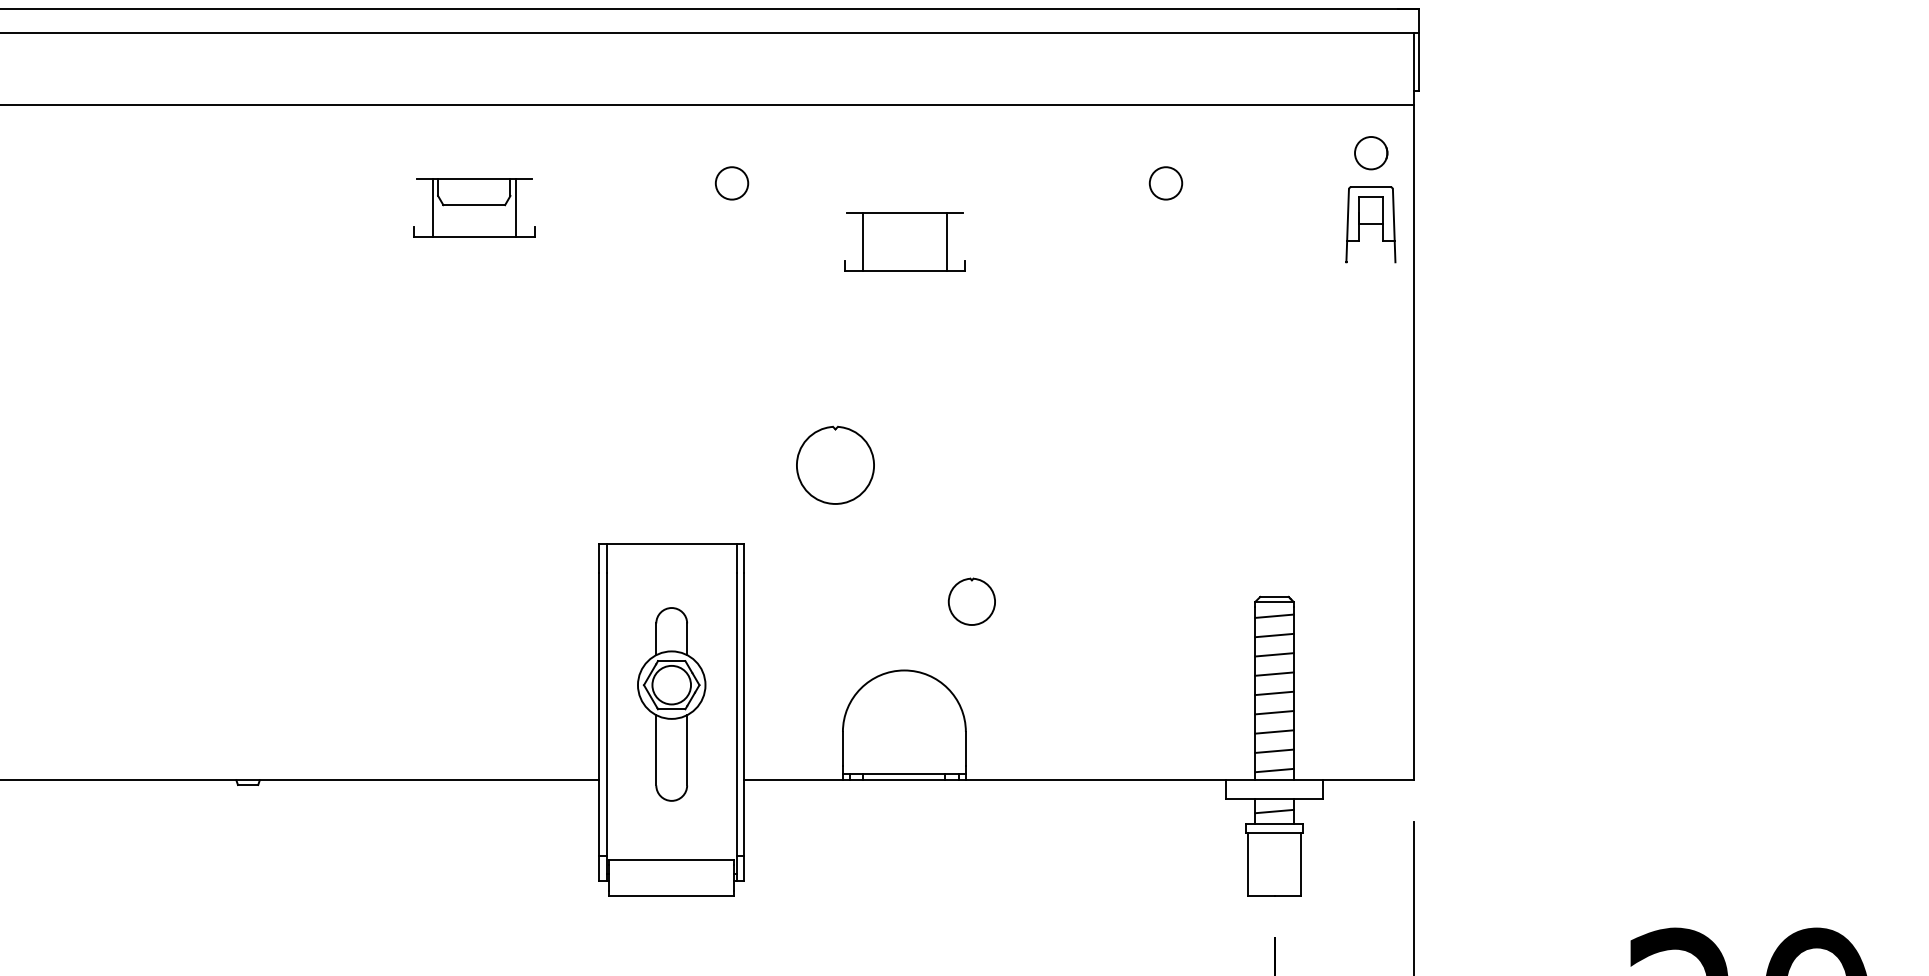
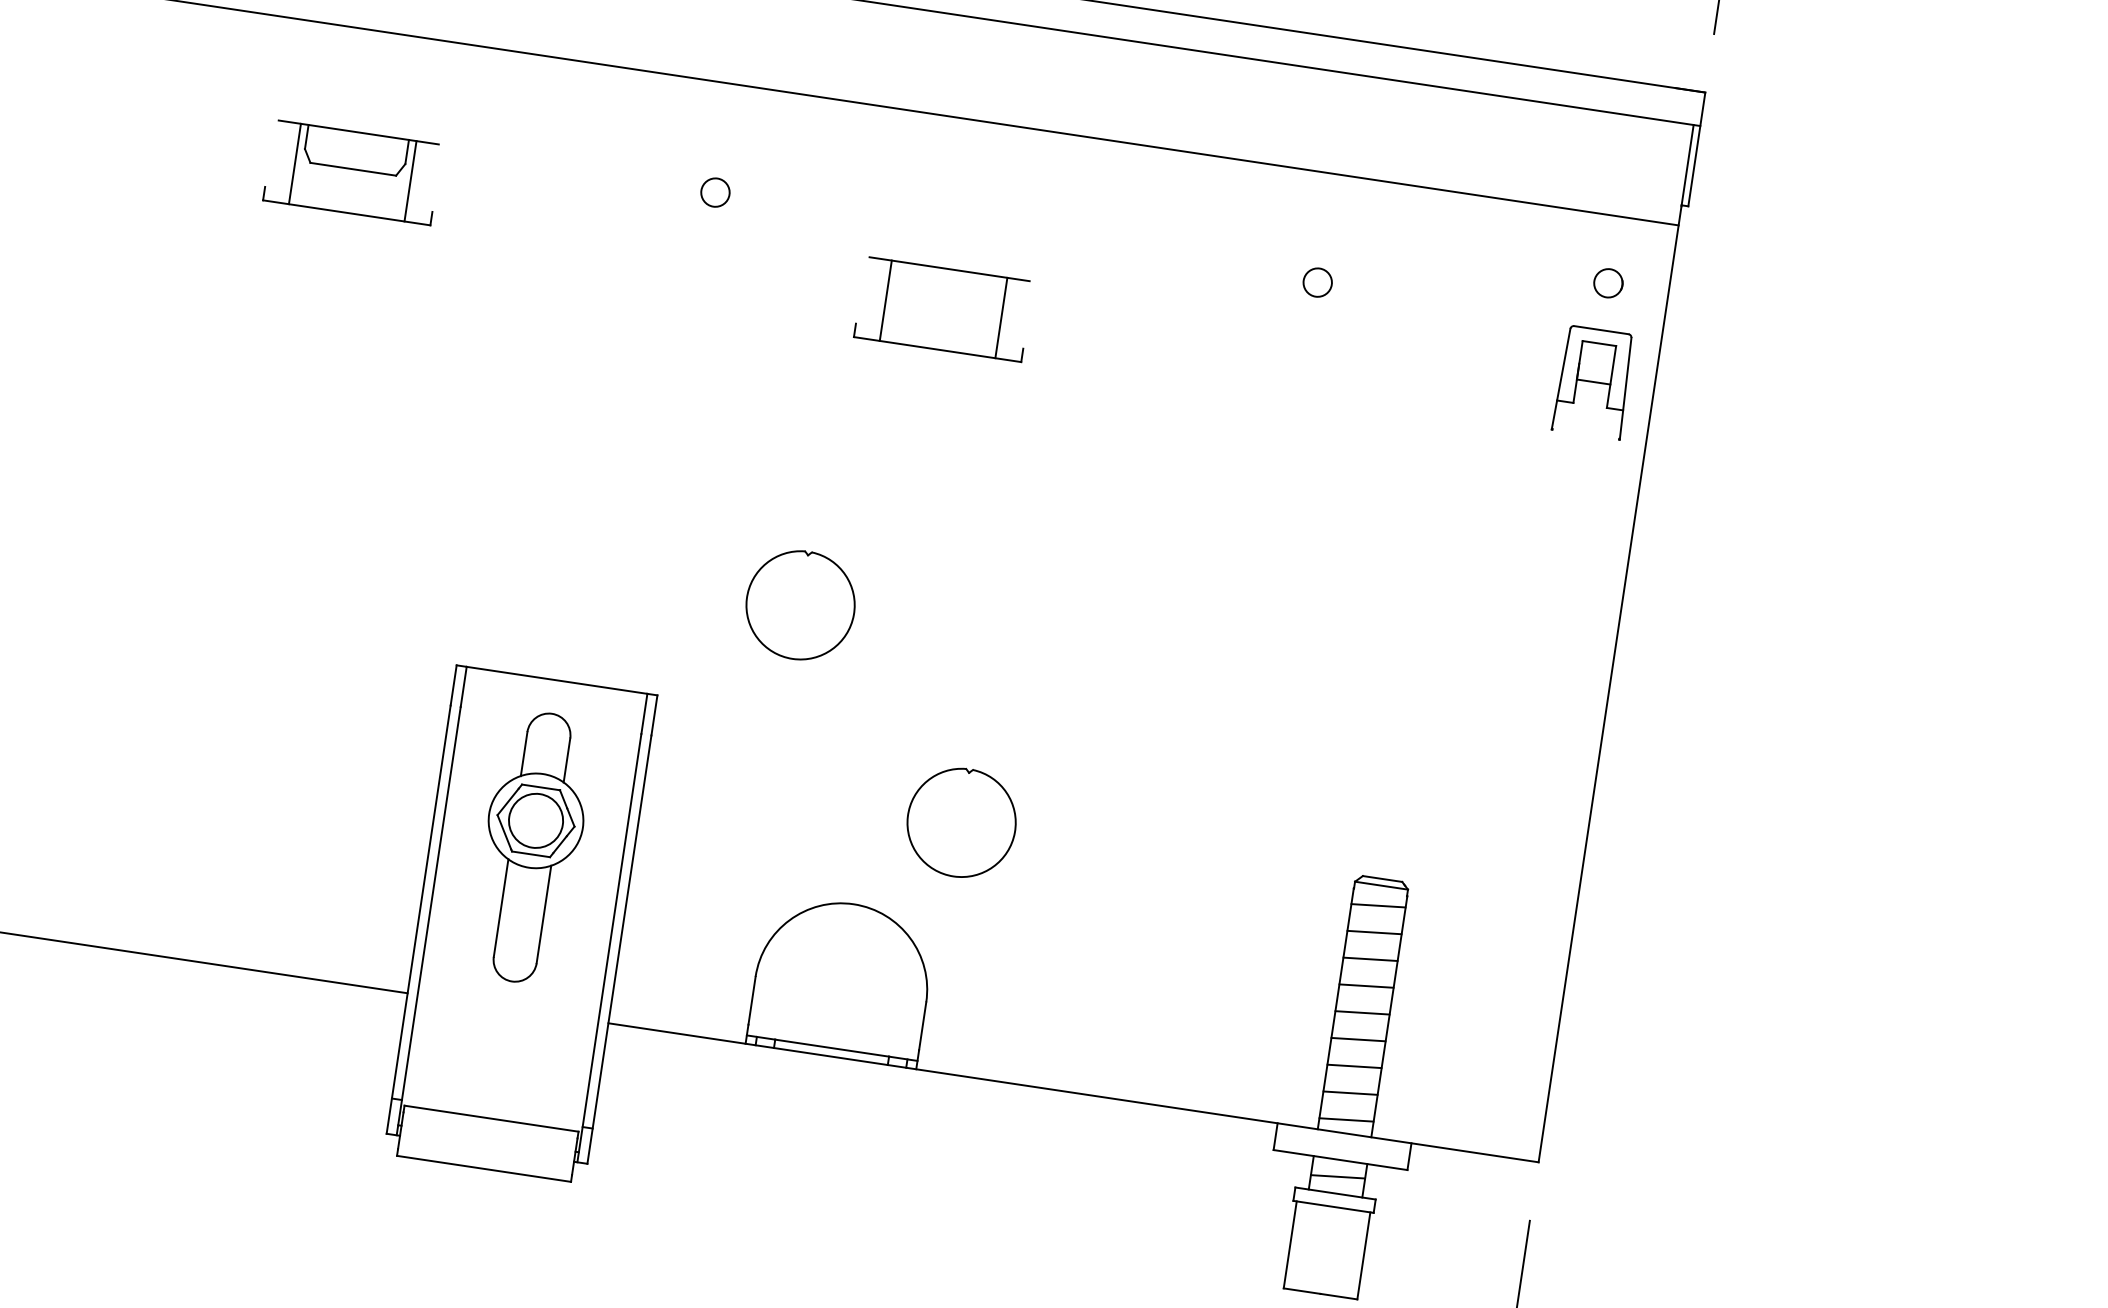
circle: (1370, 153) -> (1607, 283), size x0.62
circle: (731, 183) -> (714, 192), size x0.62
circle: (1165, 183) -> (1317, 282), size x0.62
part: (971, 601) -> (961, 822), size x1.67
part: (671, 704) -> (531, 847), moved

